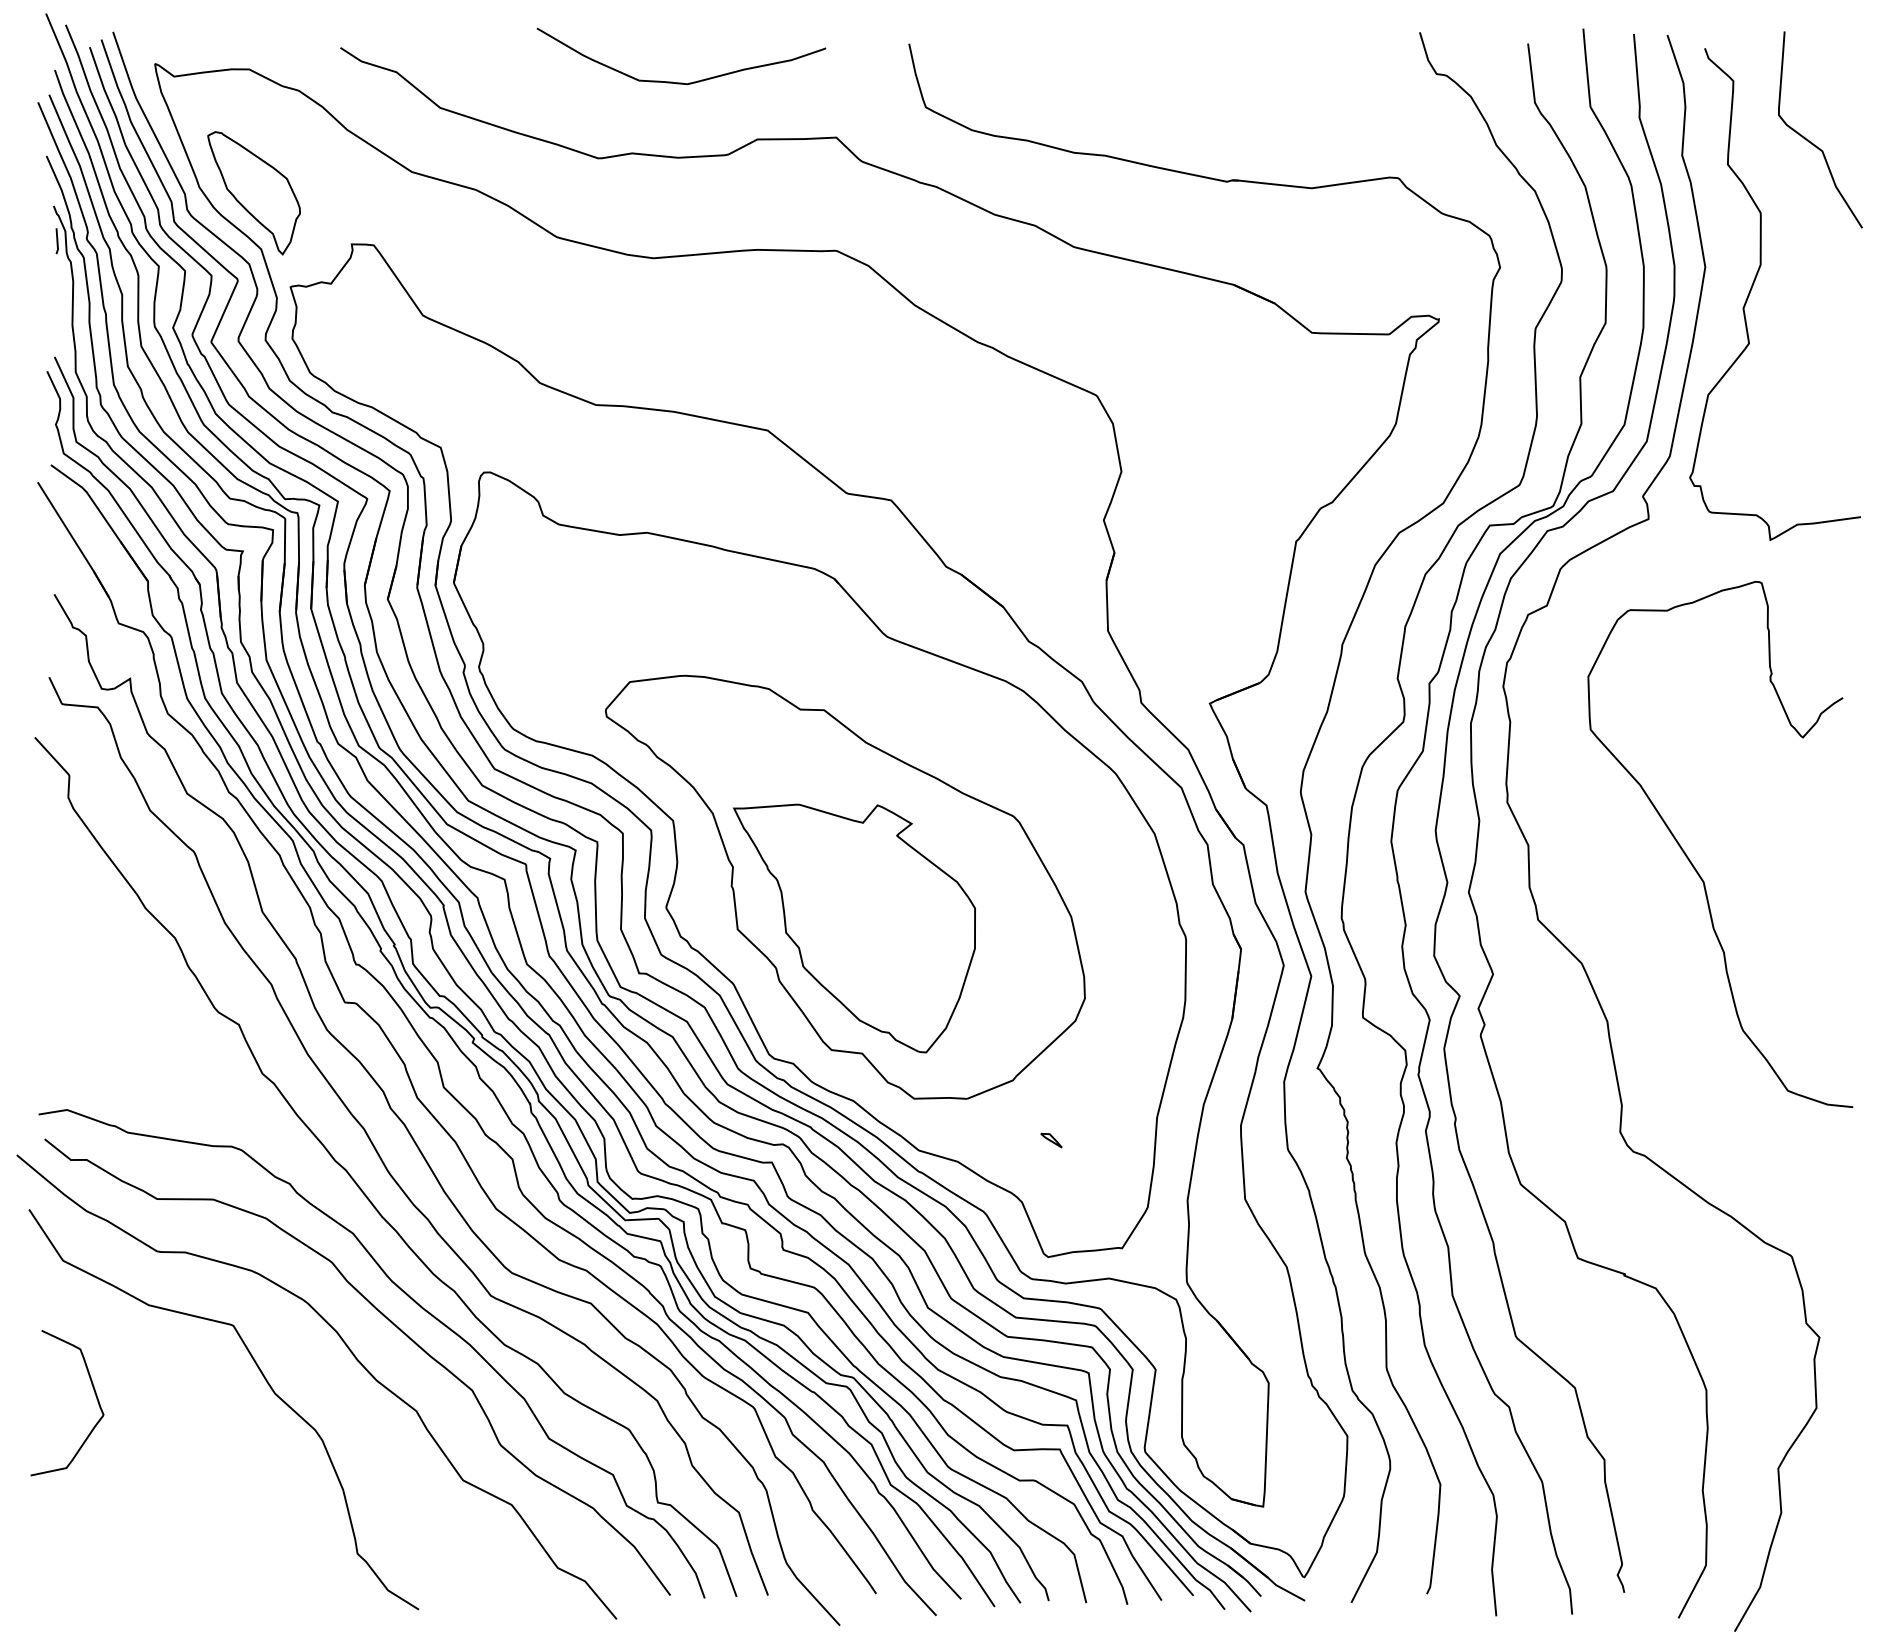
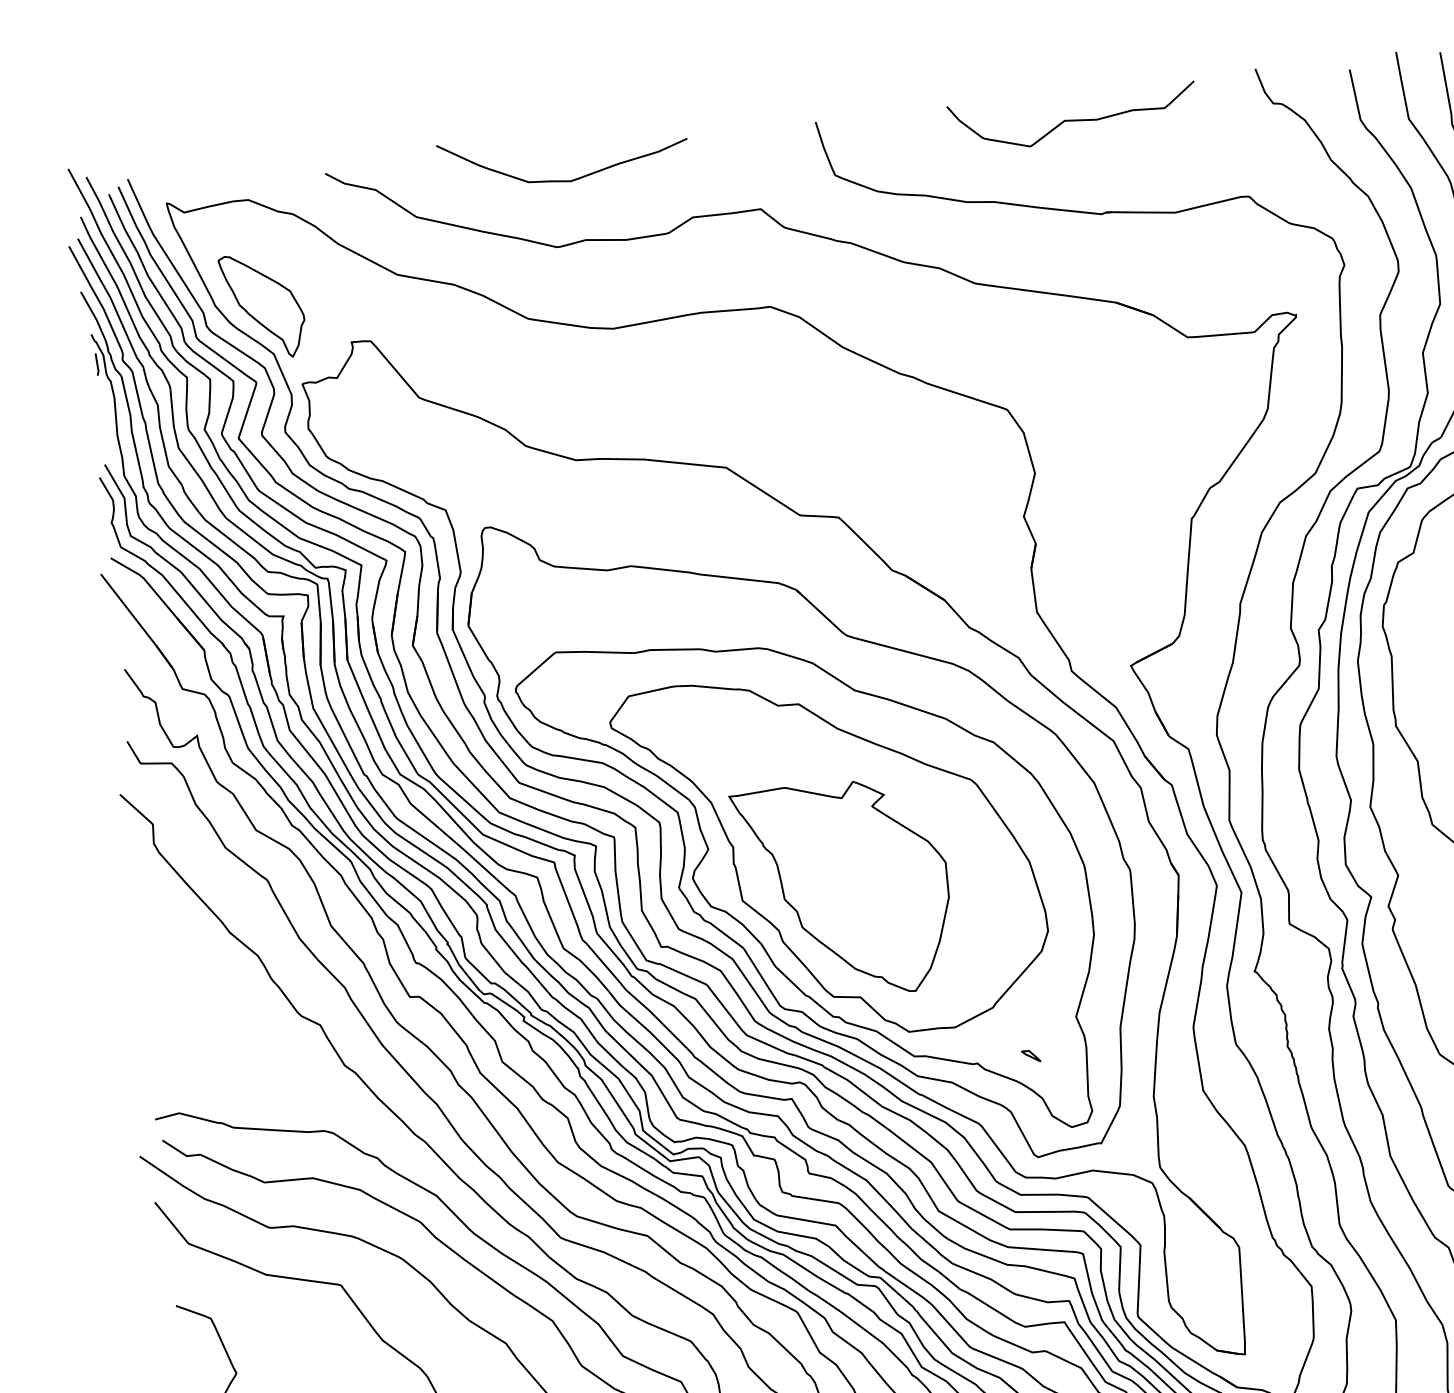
curve: (1204, 70) -> (1072, 120), added
curve: (681, 82) -> (565, 180), moved
part: (819, 924) -> (812, 889), added

